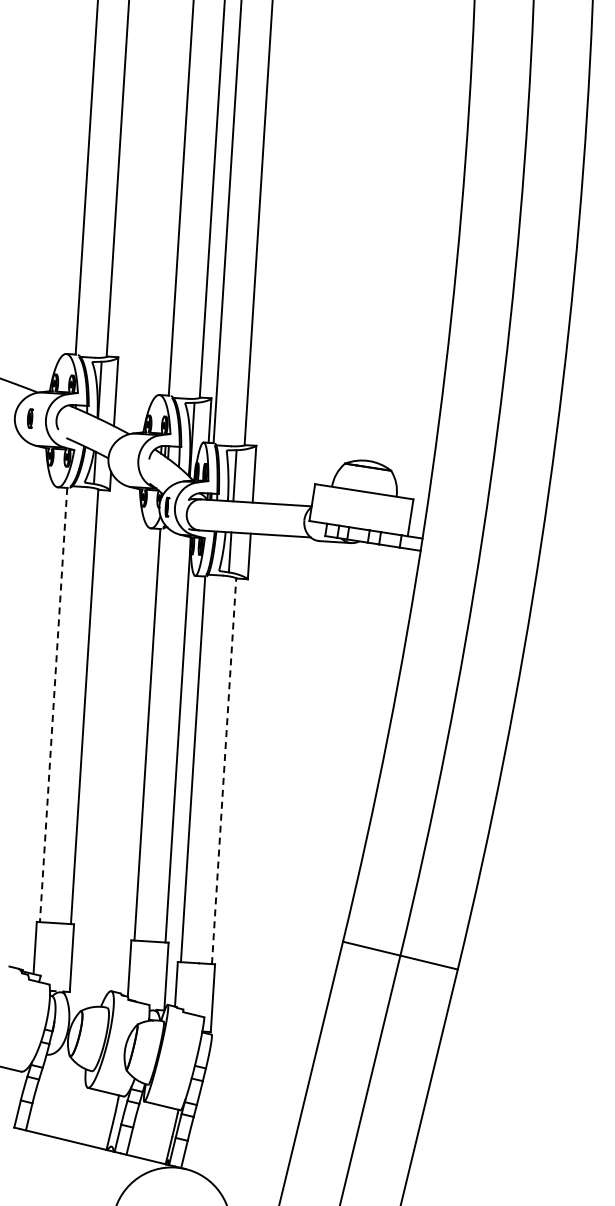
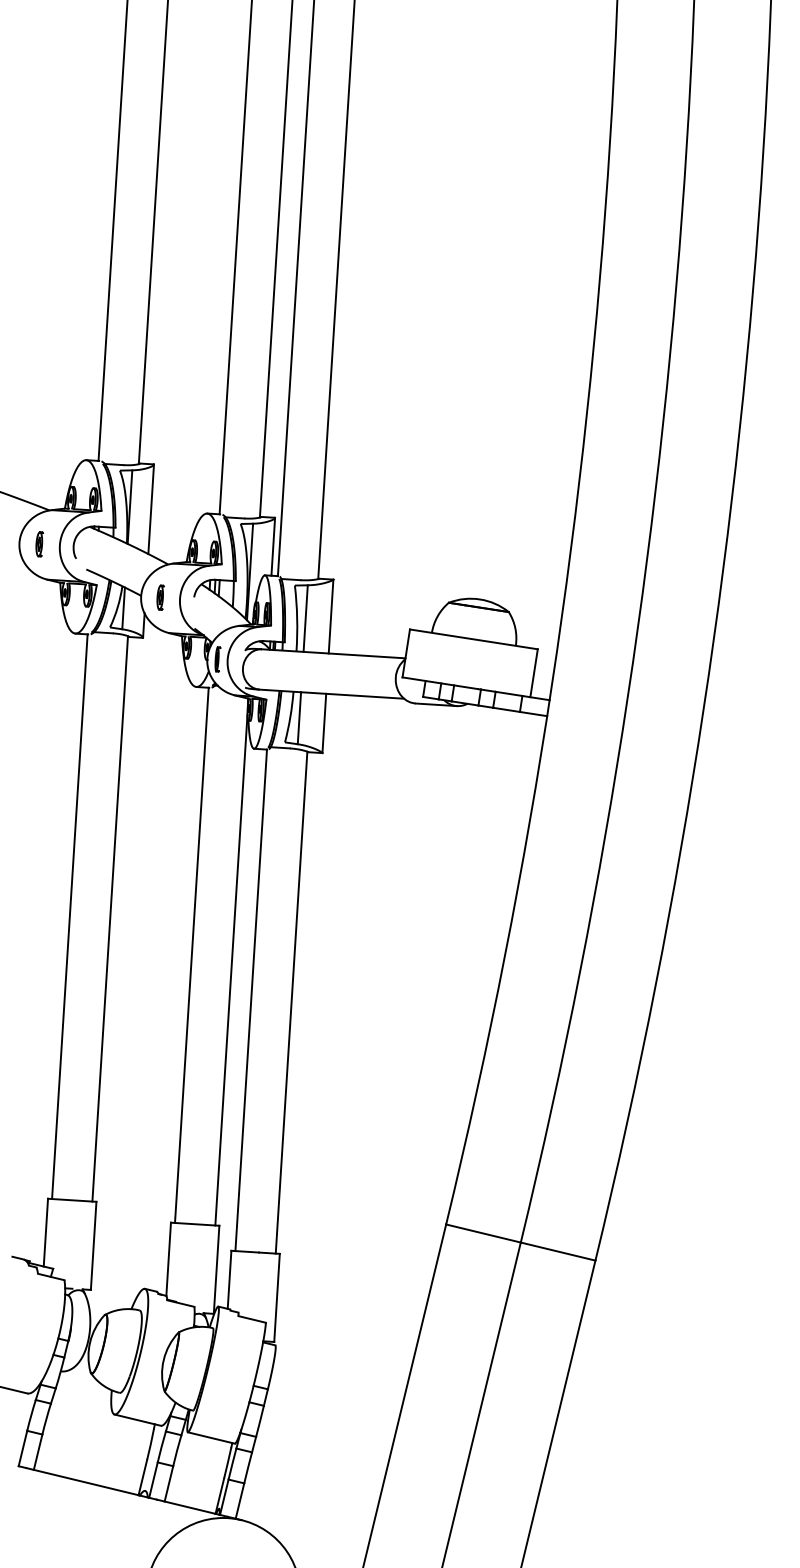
part: (123, 459) -> (160, 597), added
line: (53, 705) -> (69, 917), dashed -> solid
line: (224, 770) -> (292, 1001), dashed -> solid

